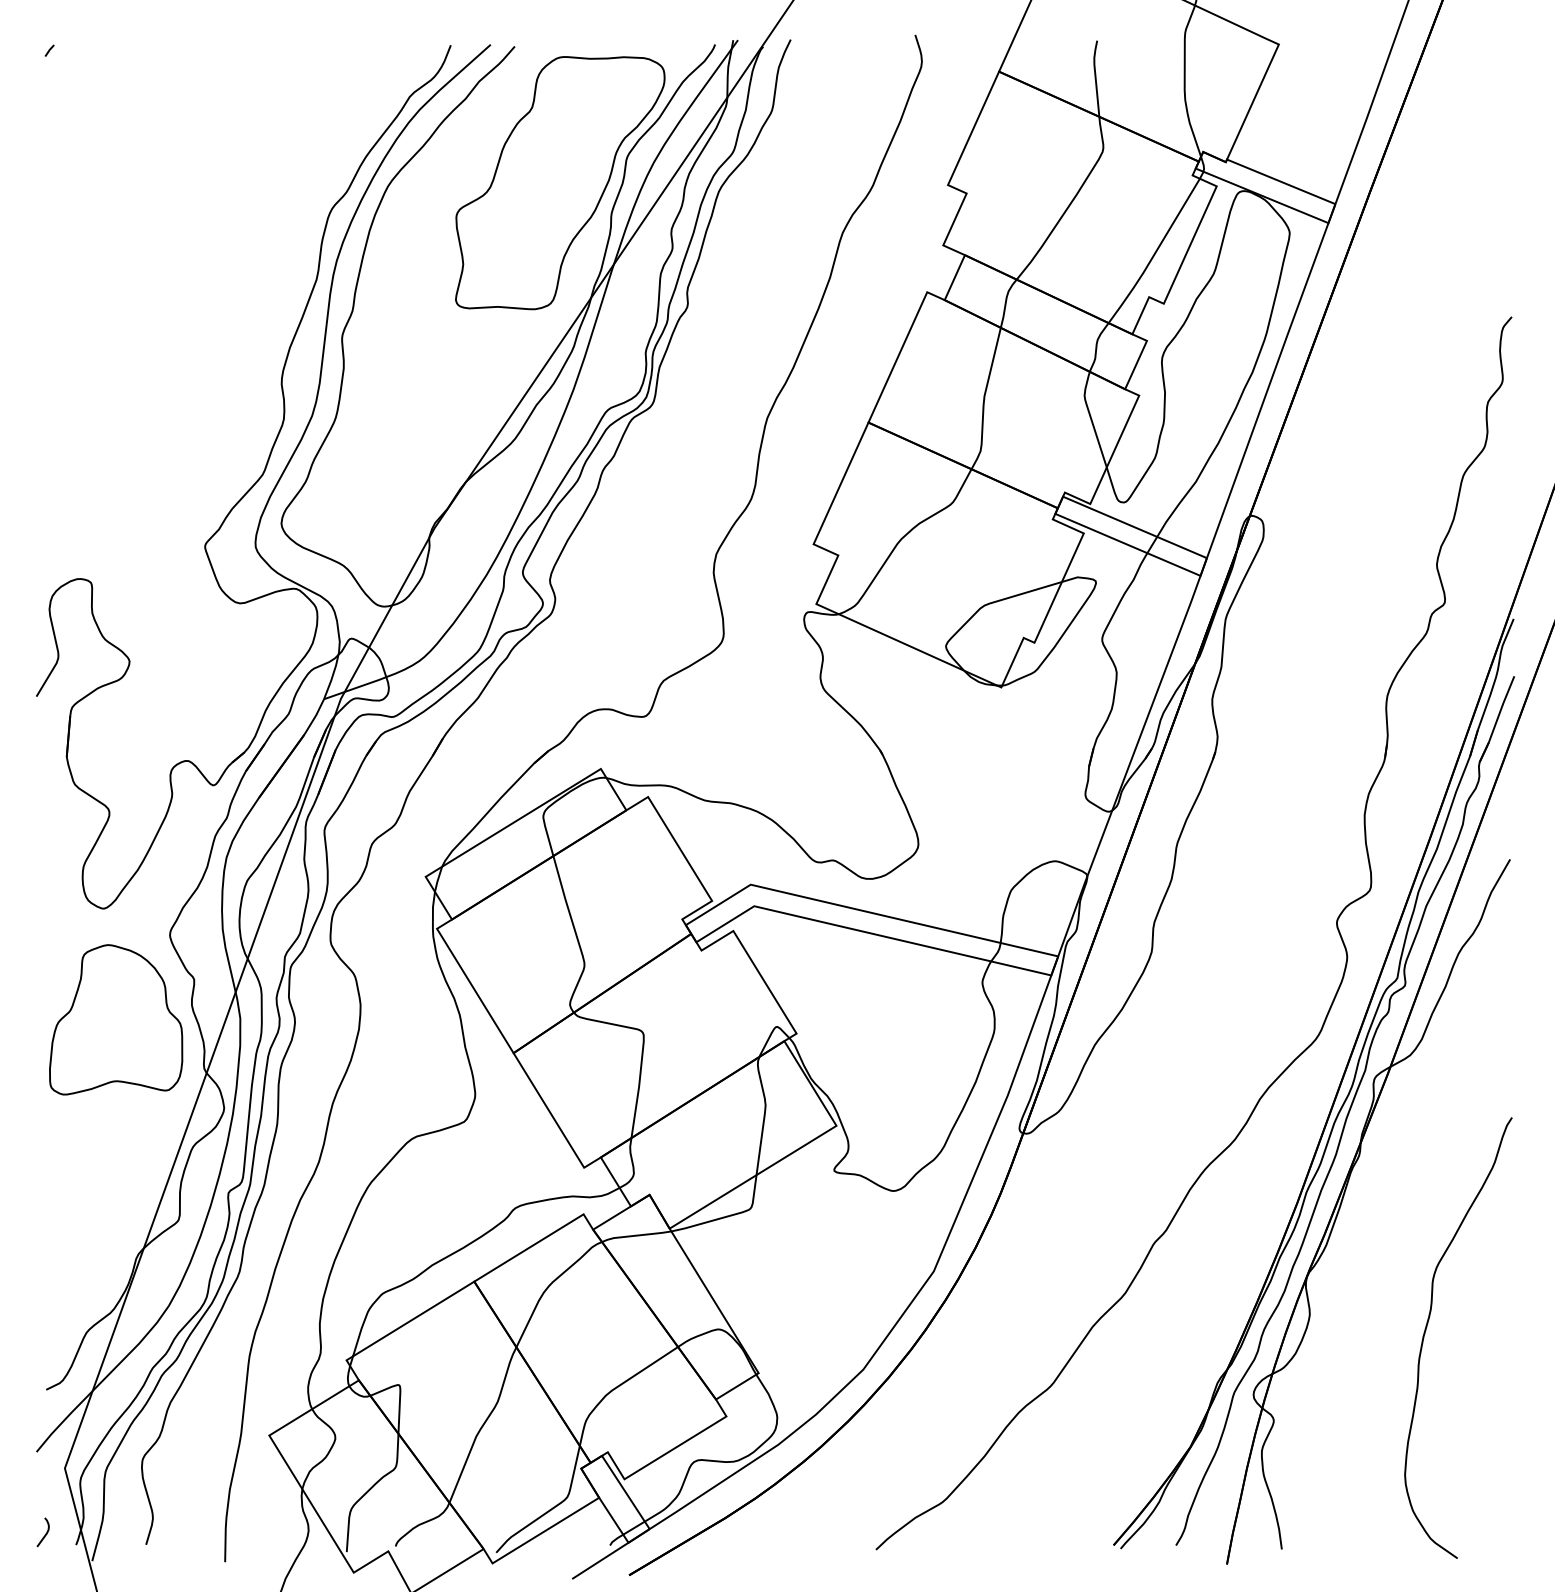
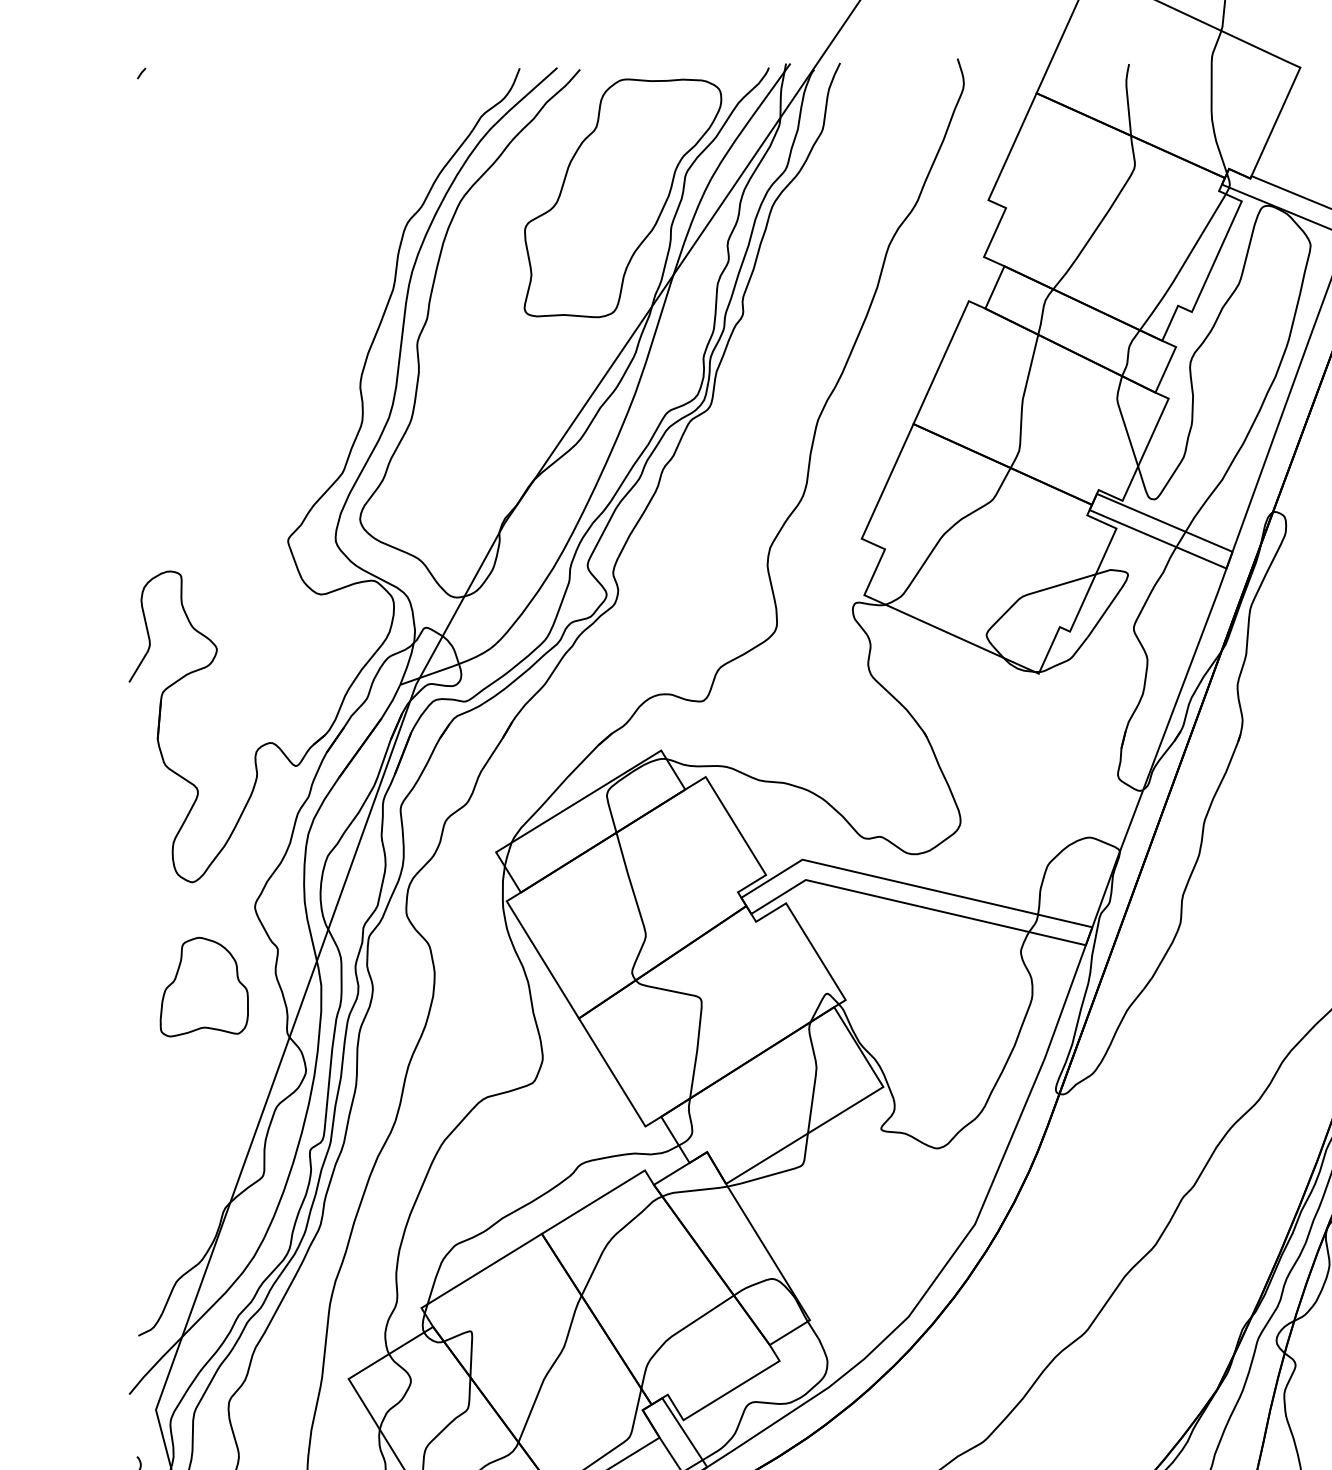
part: (116, 1019) -> (204, 986), size x0.7

